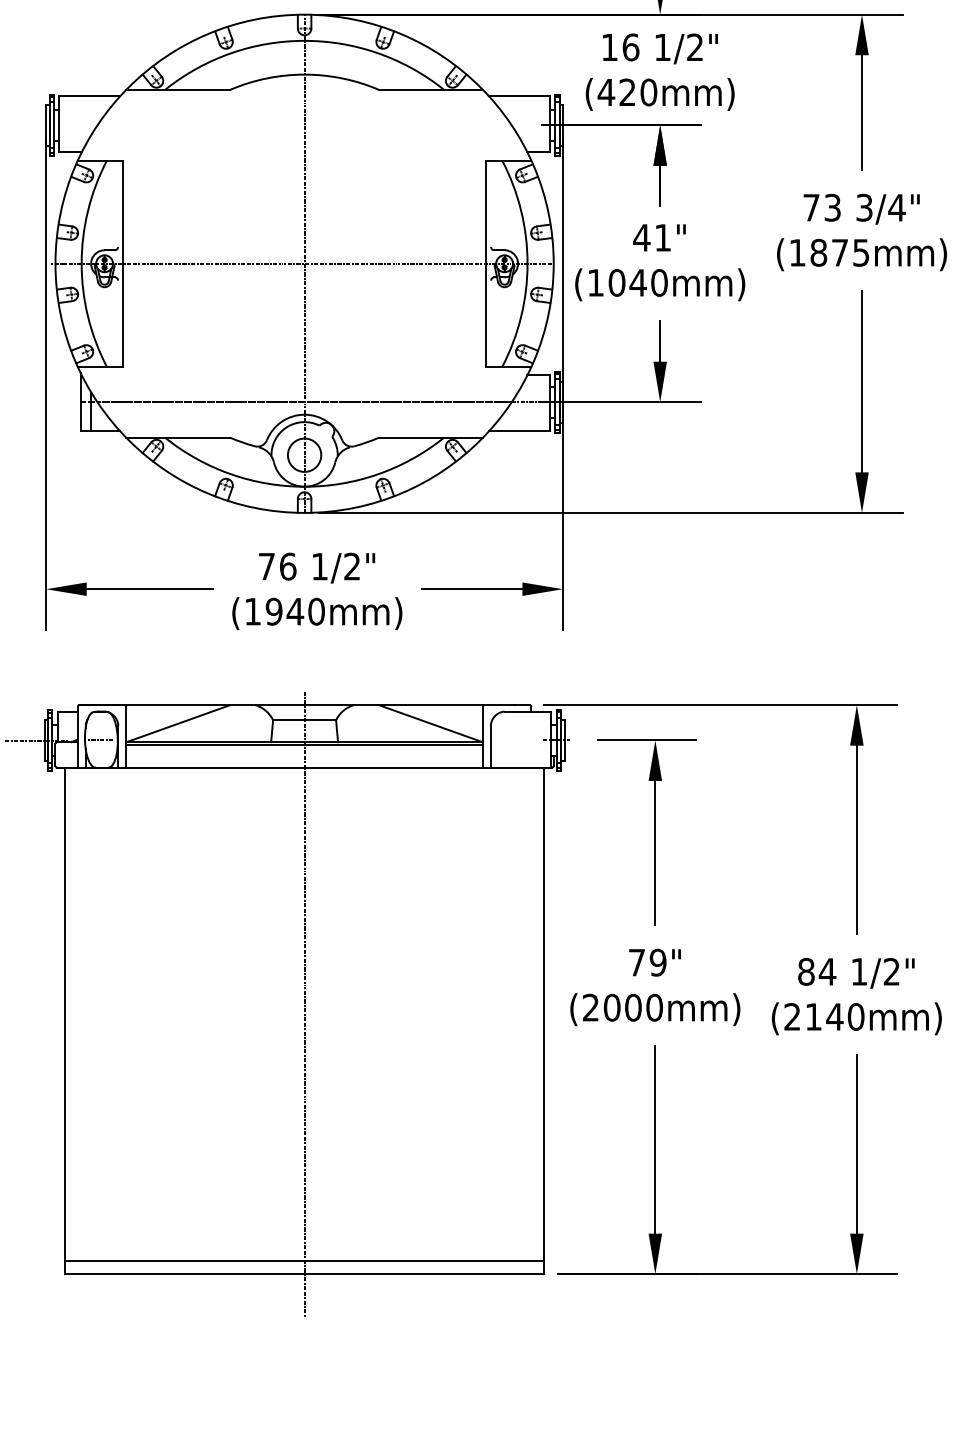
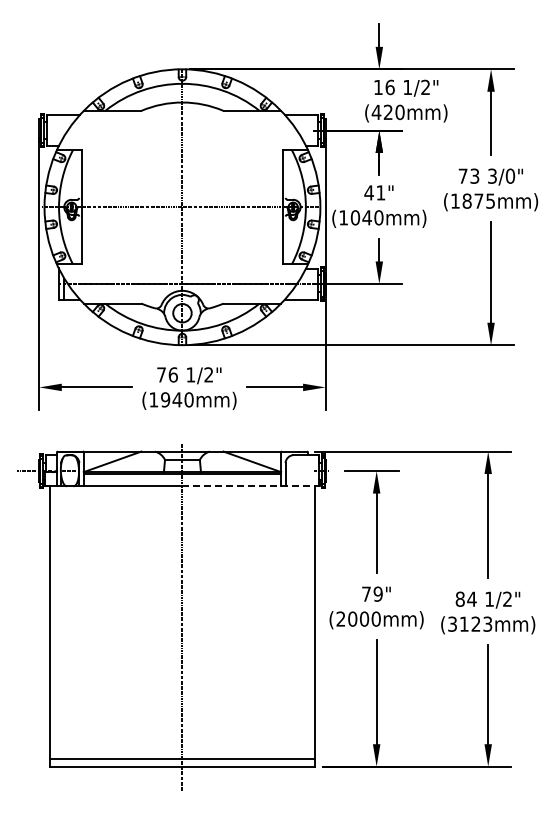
text: (660, 70) -> (406, 100), moved
text: (897, 206) -> (510, 175), 3/4" -> 3/0"
line: (429, 768) -> (251, 486), solid -> dashed
text: (824, 1015) -> (470, 623), (2140mm) -> (3123mm)

